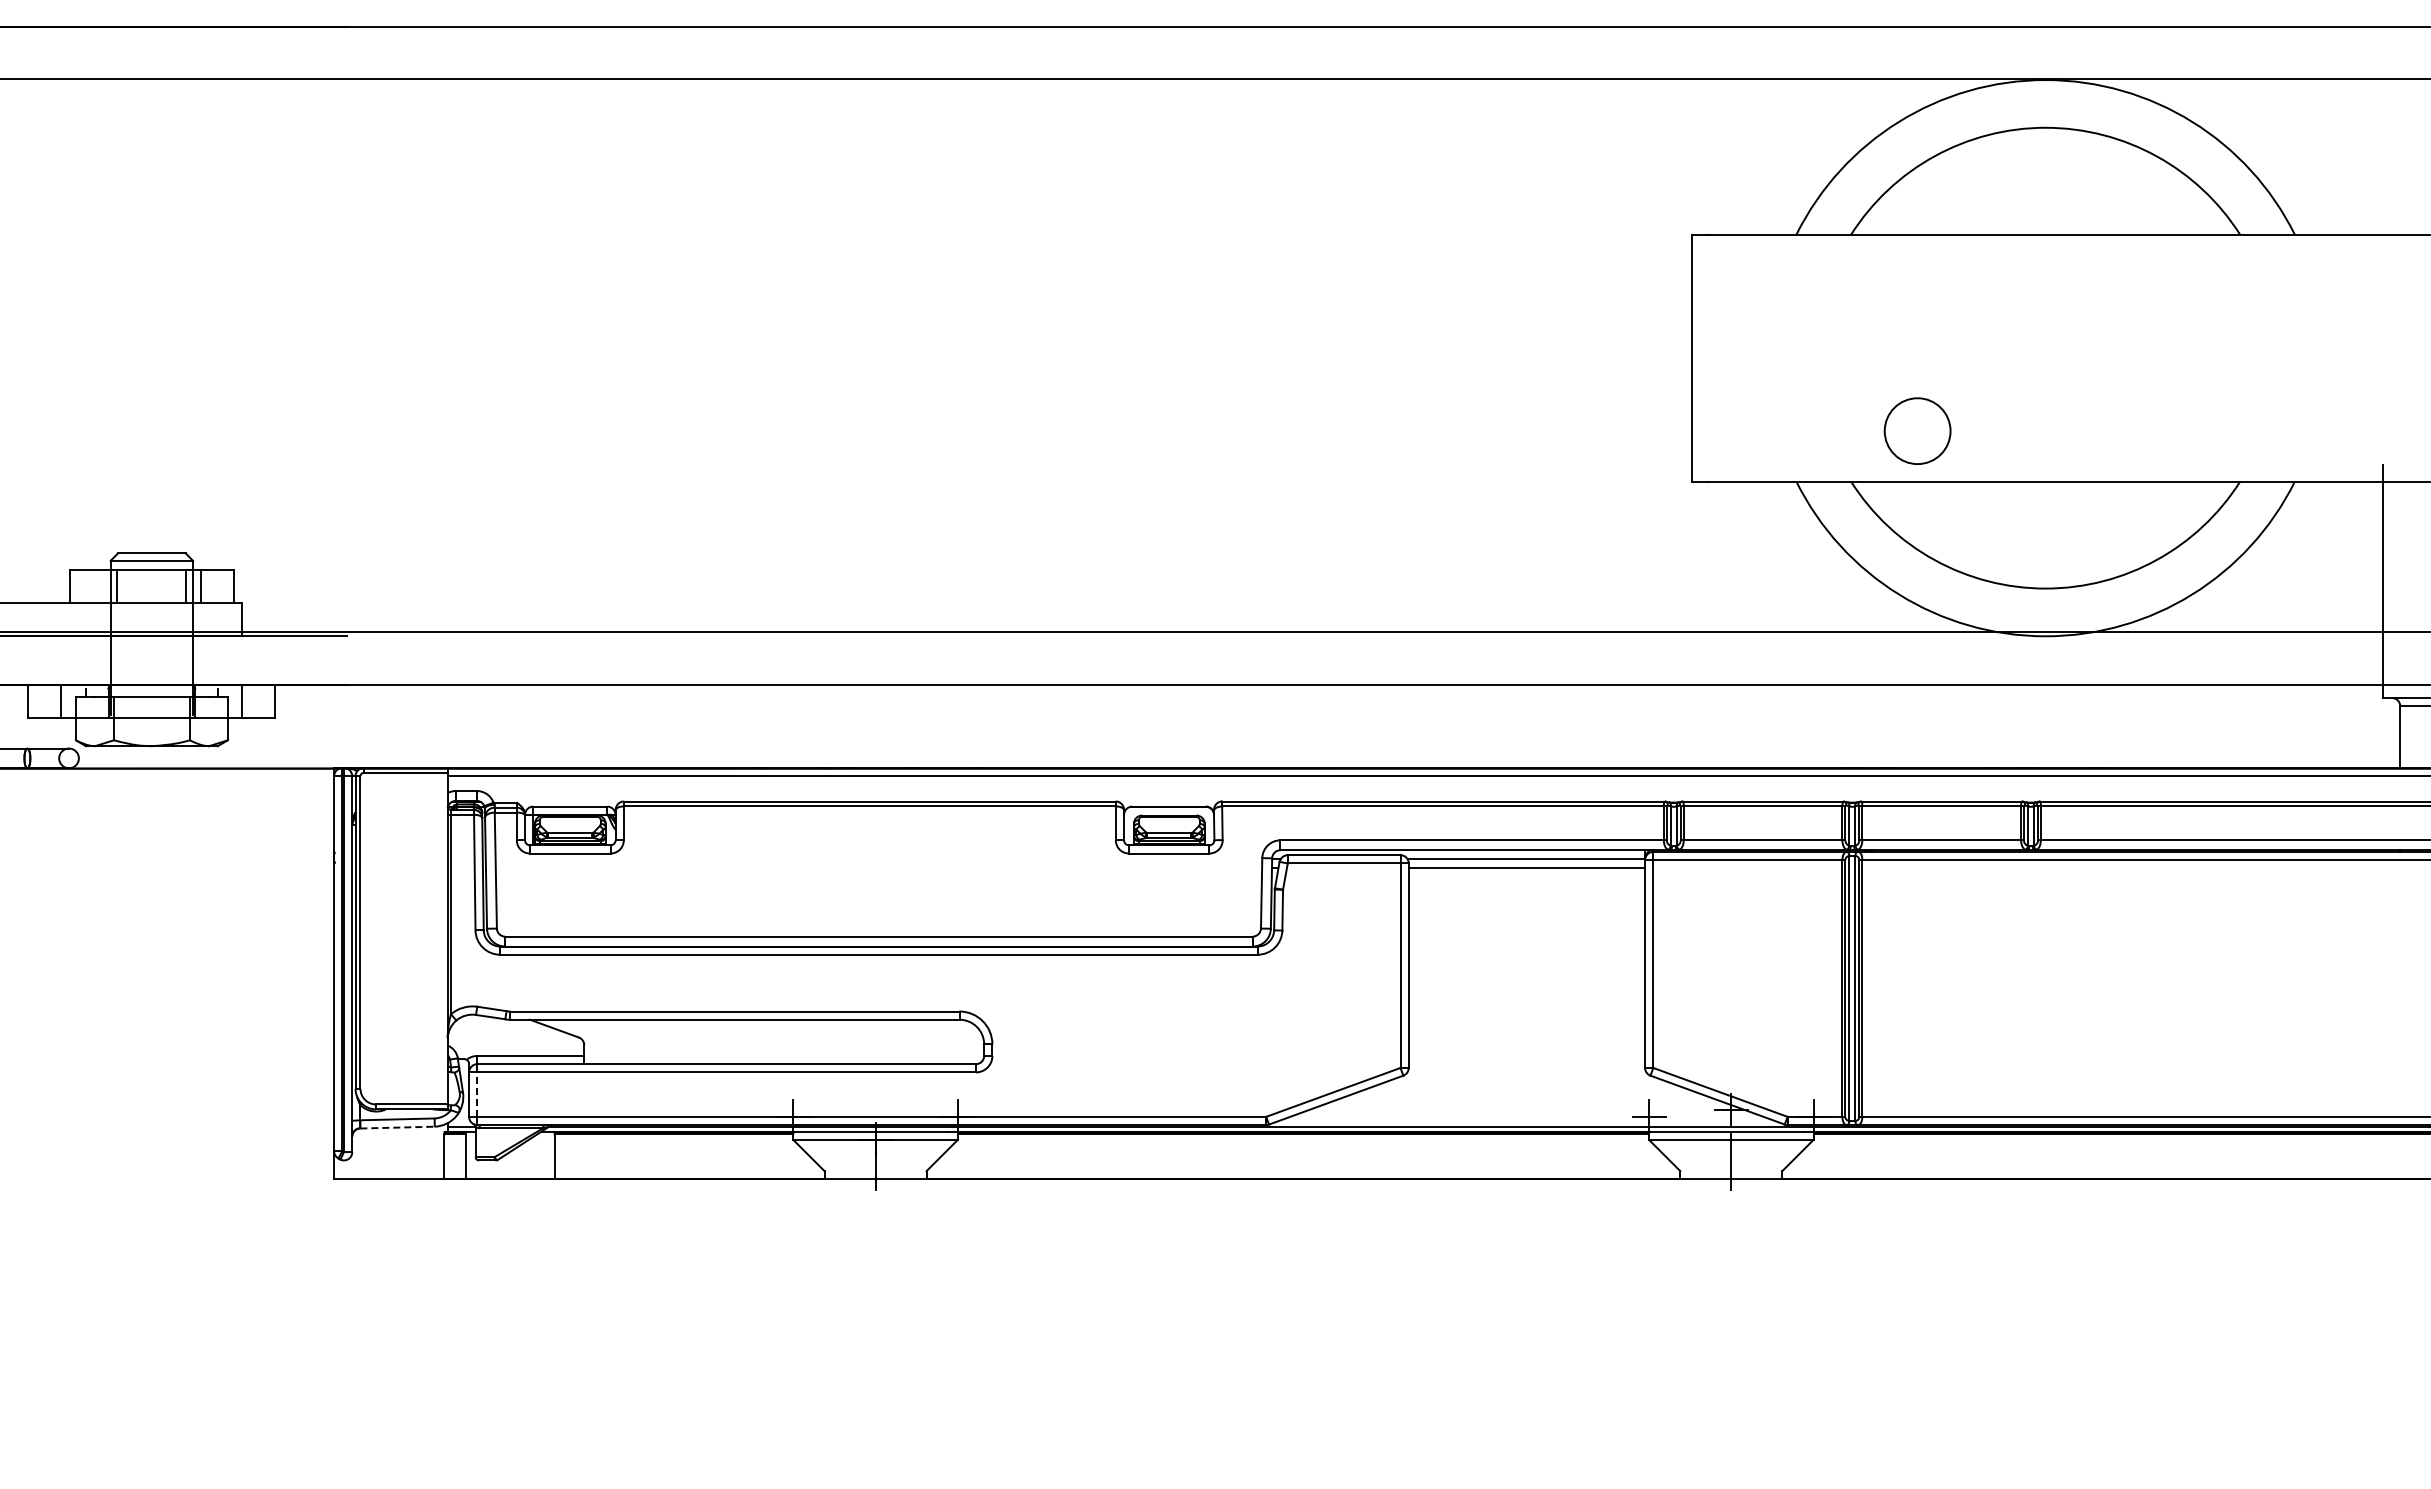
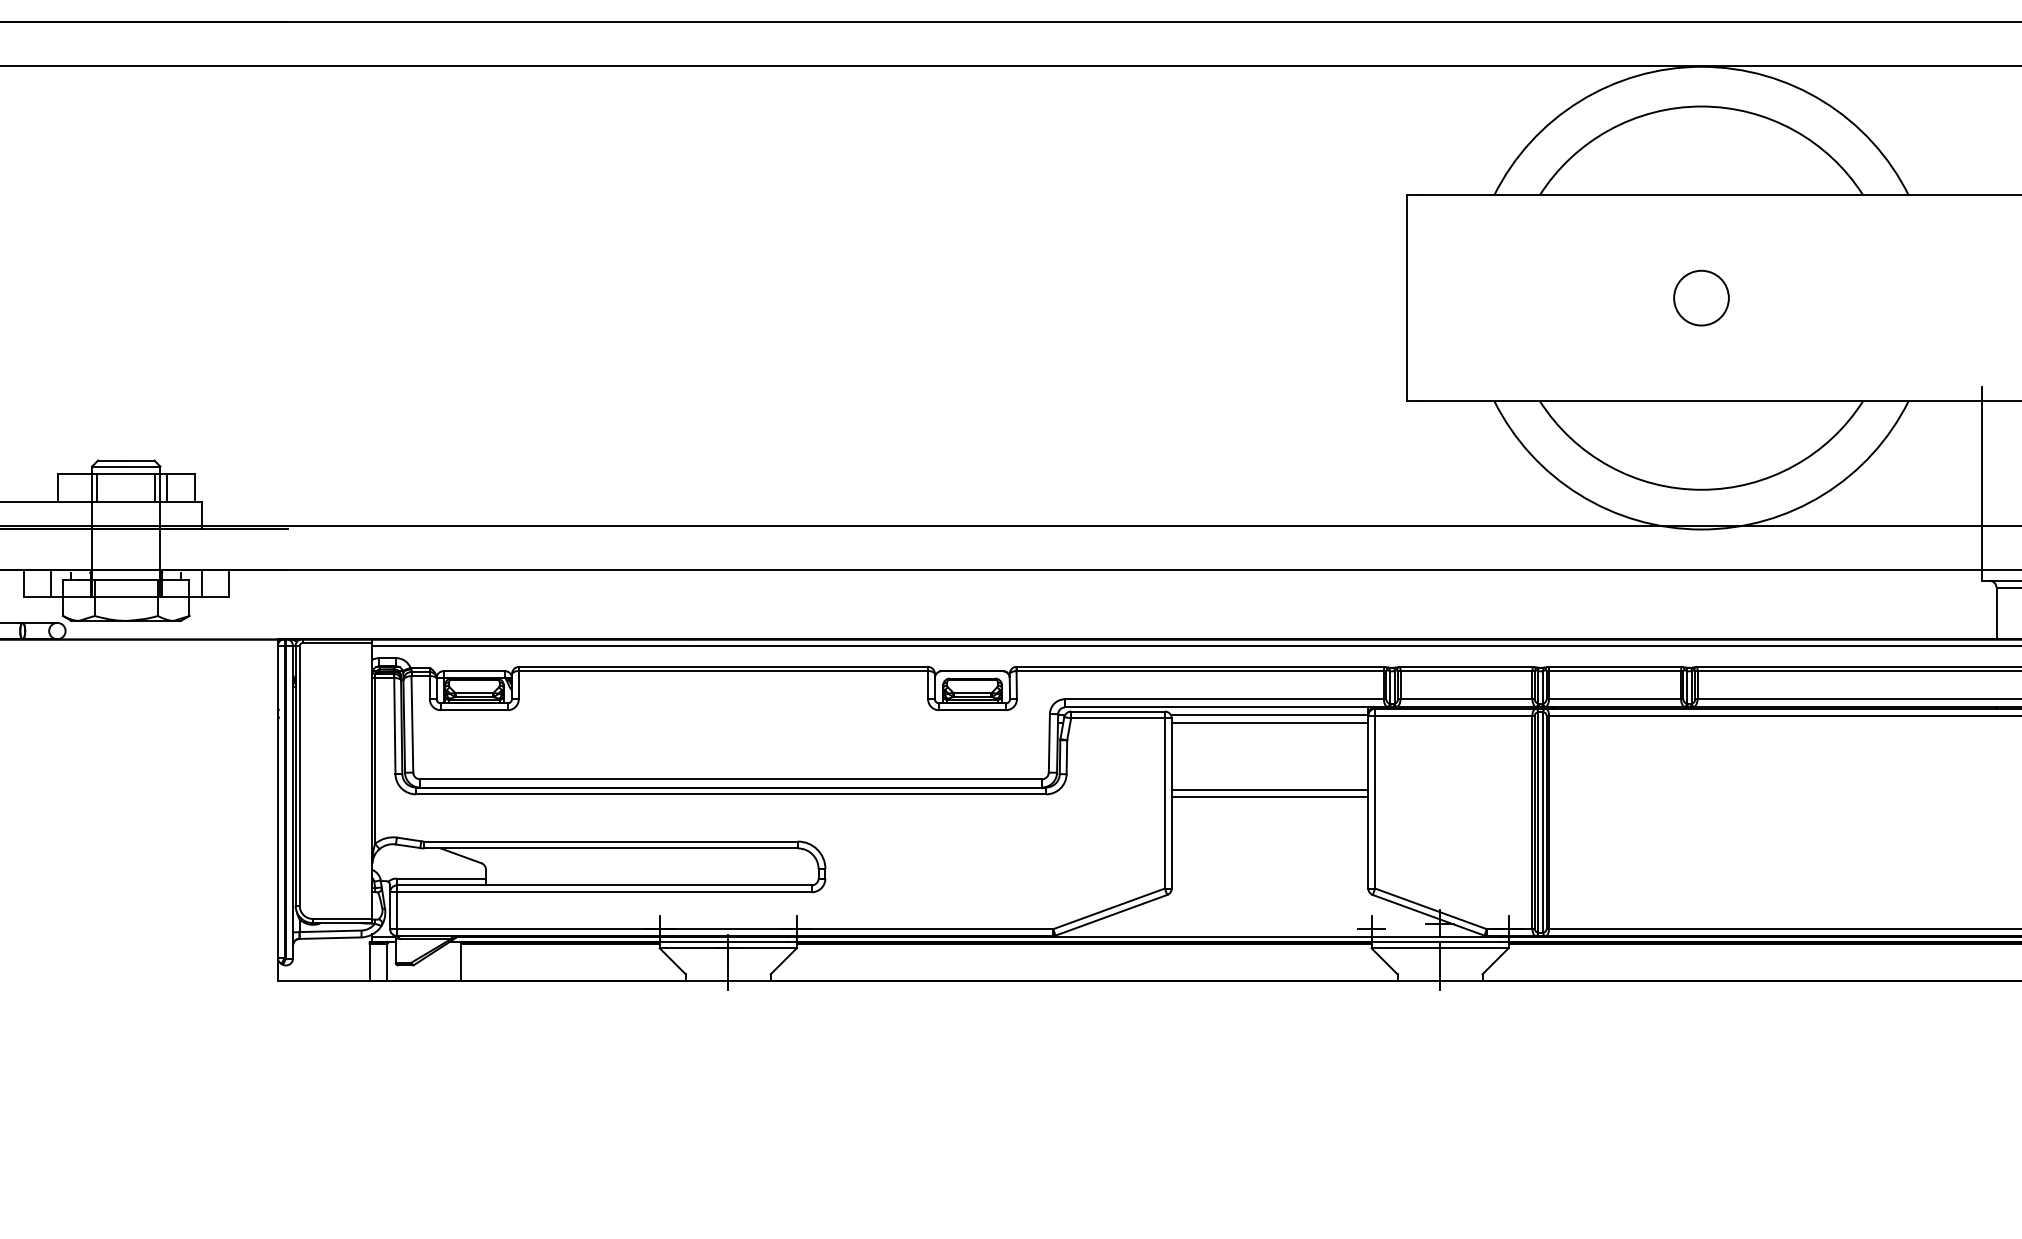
circle: (1917, 430) -> (1701, 297), moved
line: (1526, 949) -> (1269, 790), added
line: (1526, 958) -> (1269, 797), added
line: (477, 1094) -> (397, 910), dashed -> solid
line: (397, 1127) -> (330, 938), dashed -> solid

